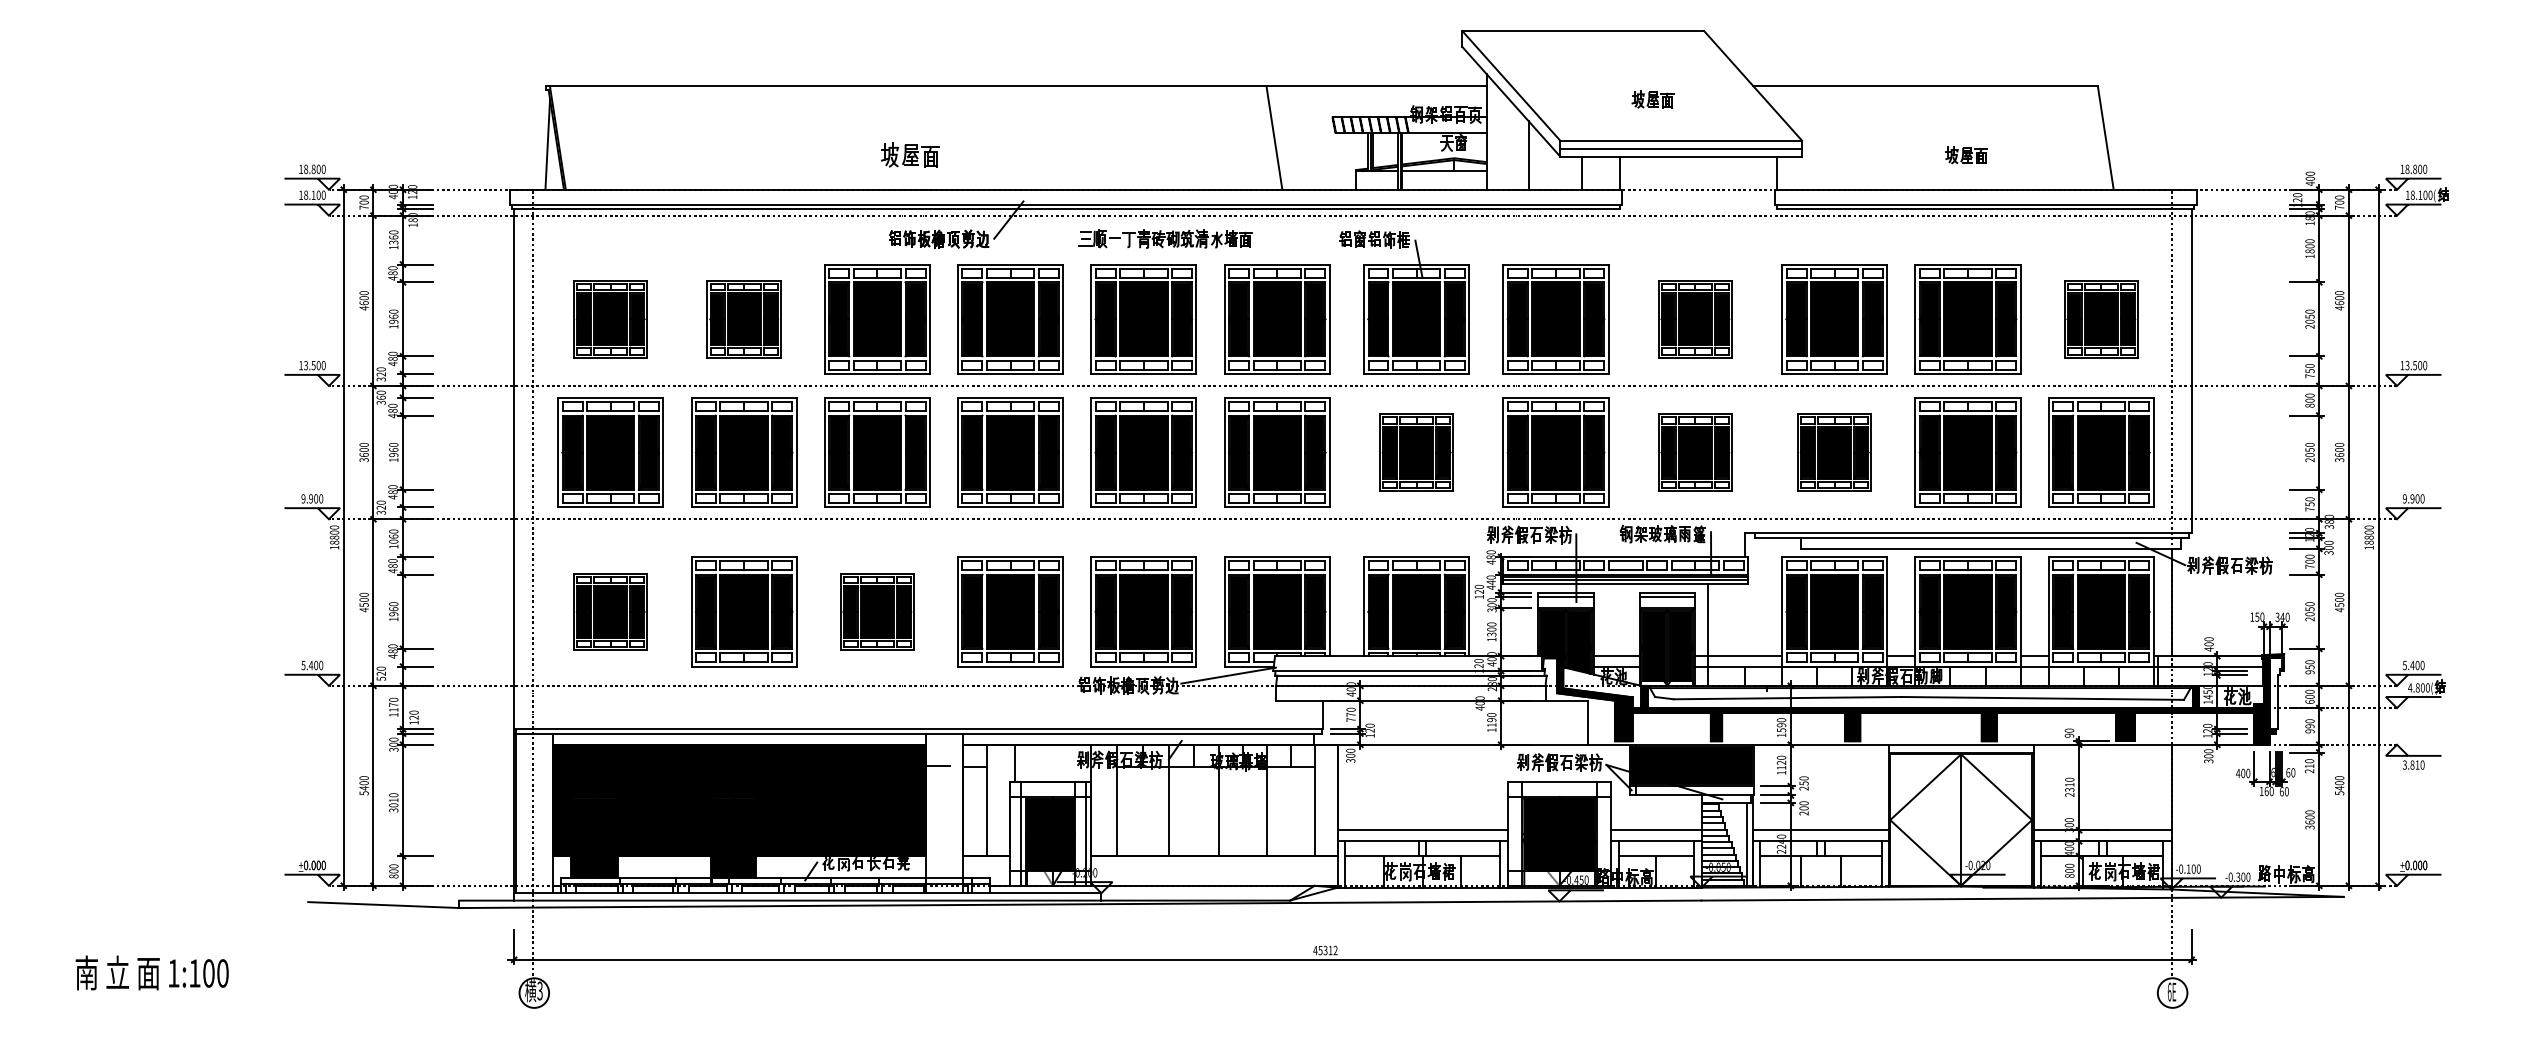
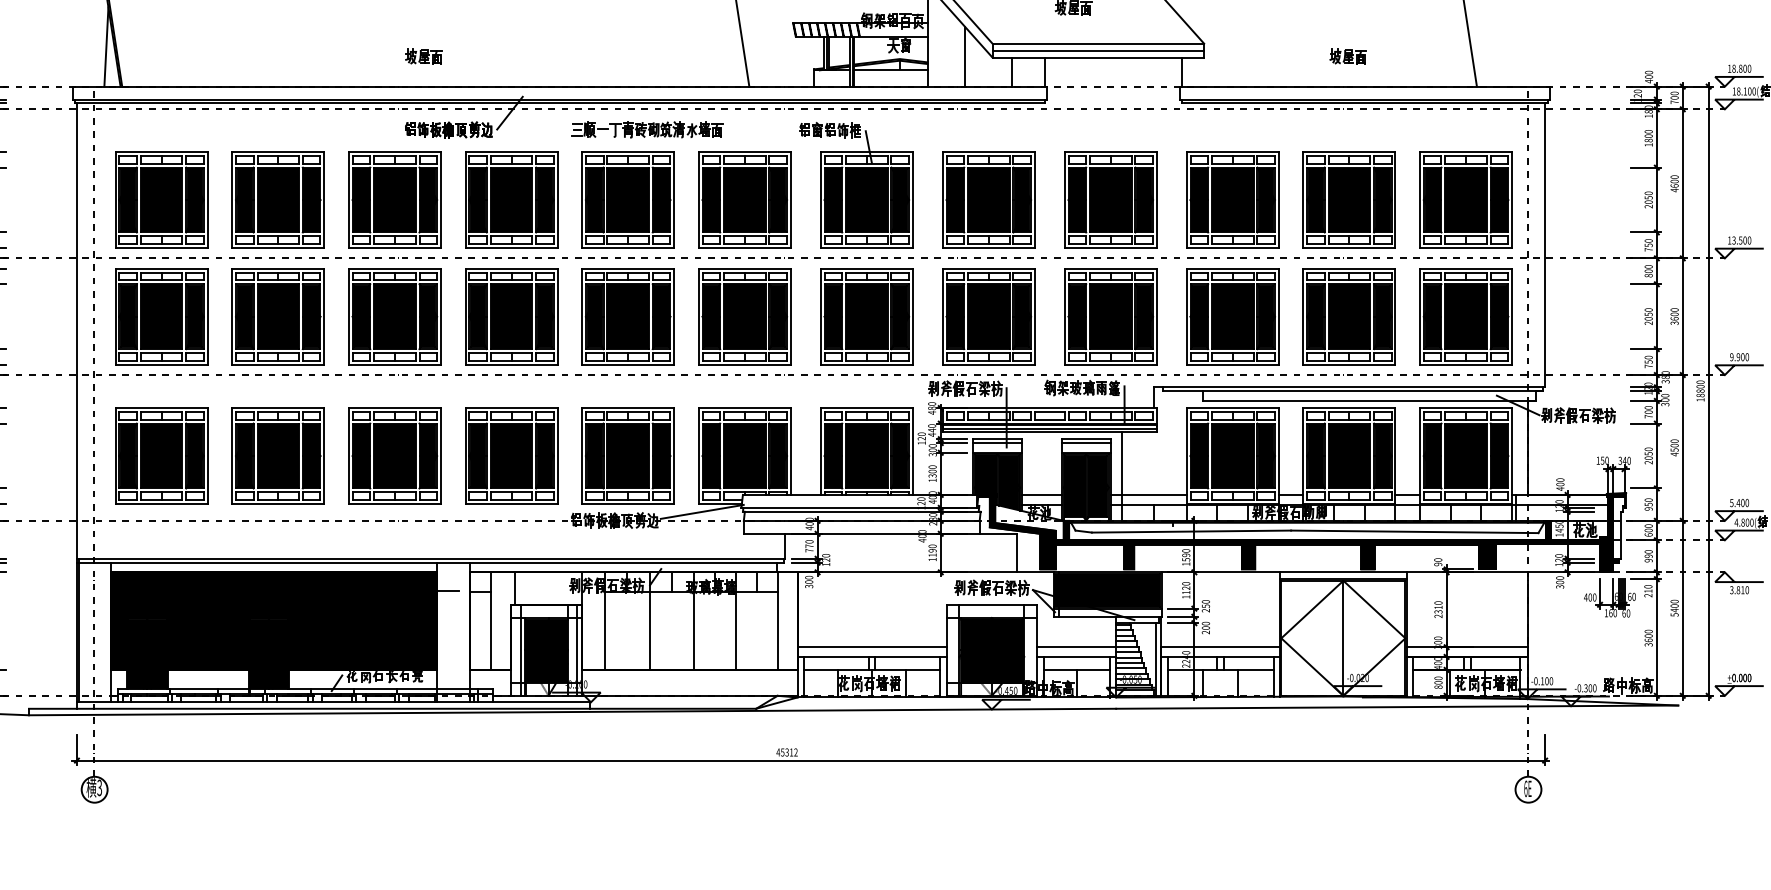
part: (910, 155) -> (423, 56), size x0.71
part: (610, 319) -> (161, 200), size x1.43
part: (744, 319) -> (278, 200), size x1.43
part: (1695, 319) -> (1110, 200), size x1.43
part: (2101, 319) -> (1466, 200), size x1.43
part: (1416, 452) -> (866, 316), size x1.43
part: (1695, 452) -> (1110, 316), size x1.43
part: (1834, 452) -> (1232, 316), size x1.43
part: (610, 611) -> (161, 455), size x1.43
part: (877, 611) -> (395, 455), size x1.43

